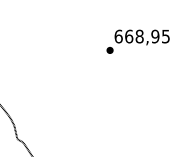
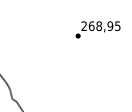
text: (118, 36) -> (84, 26), 668,95 -> 268,95

